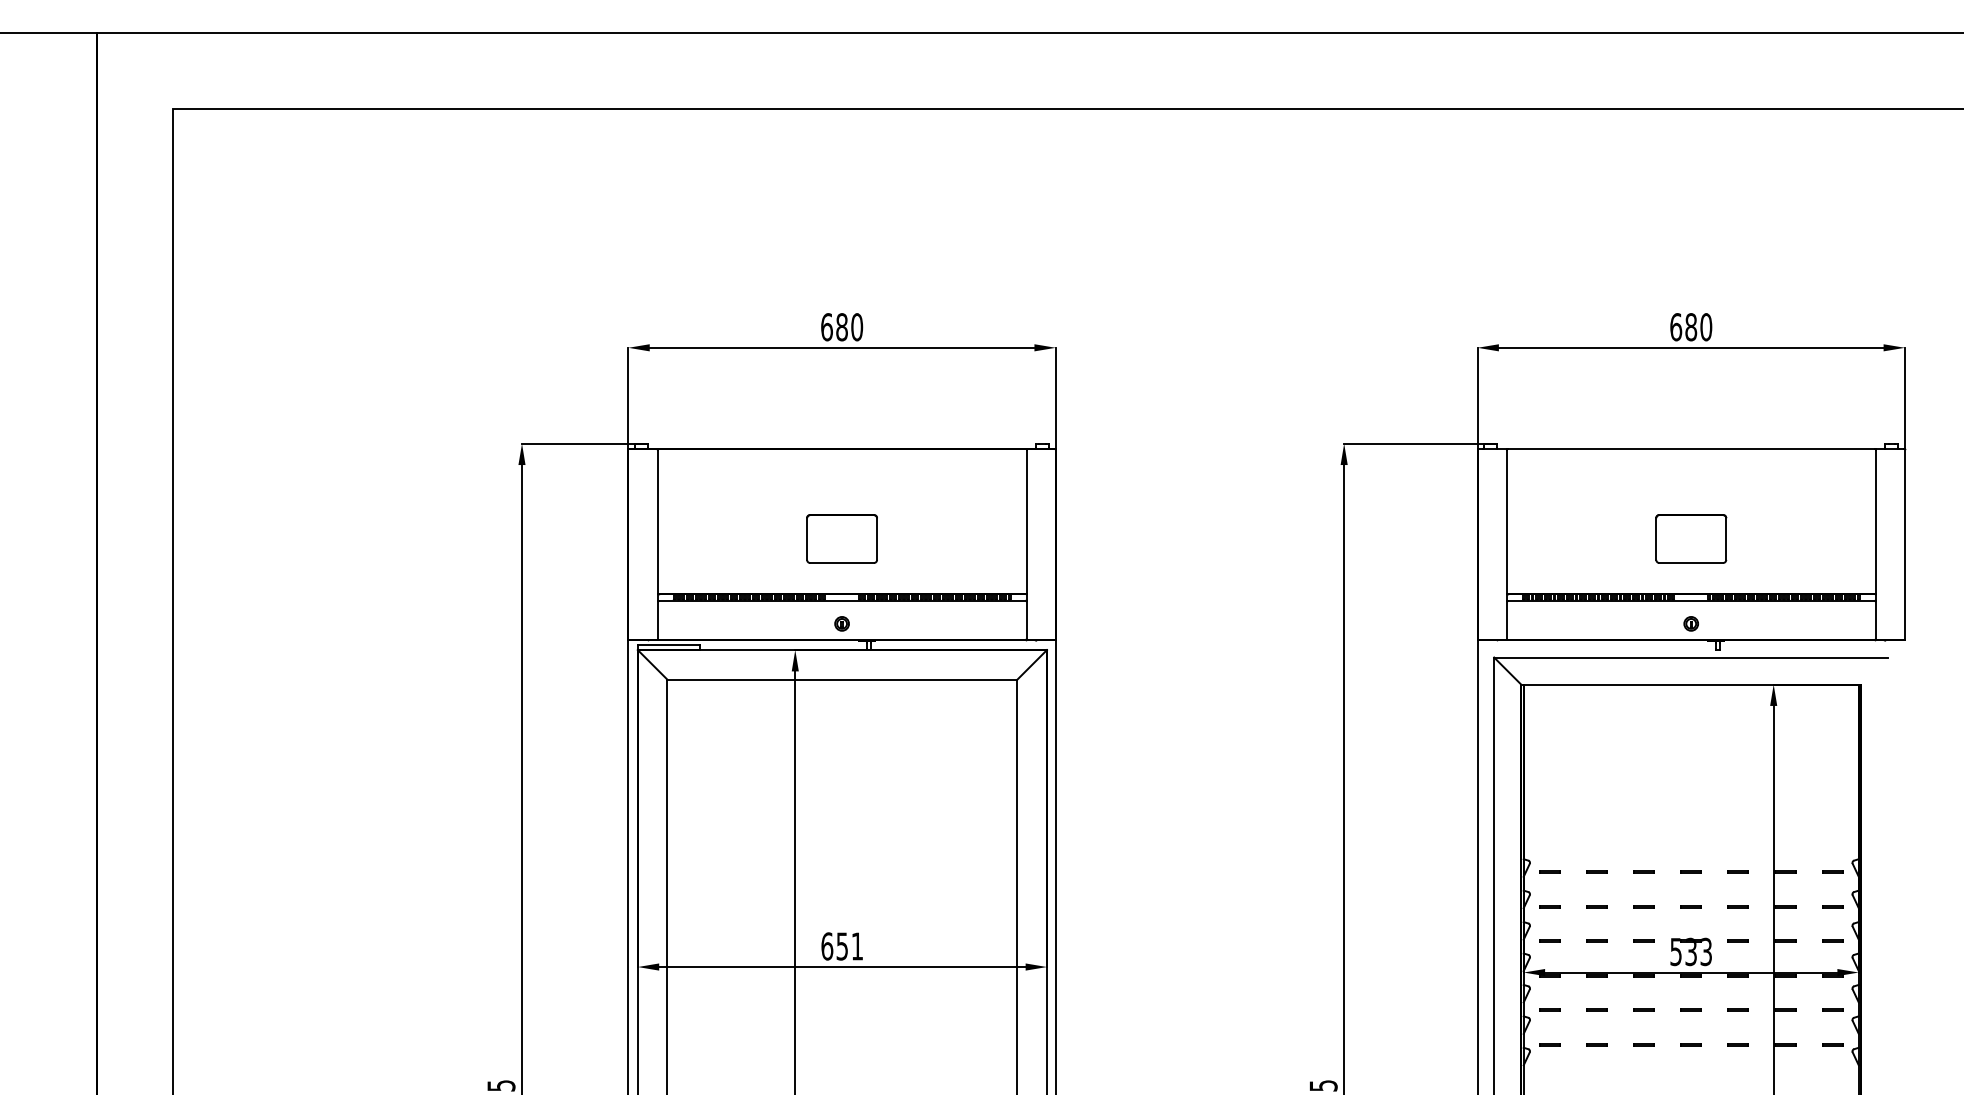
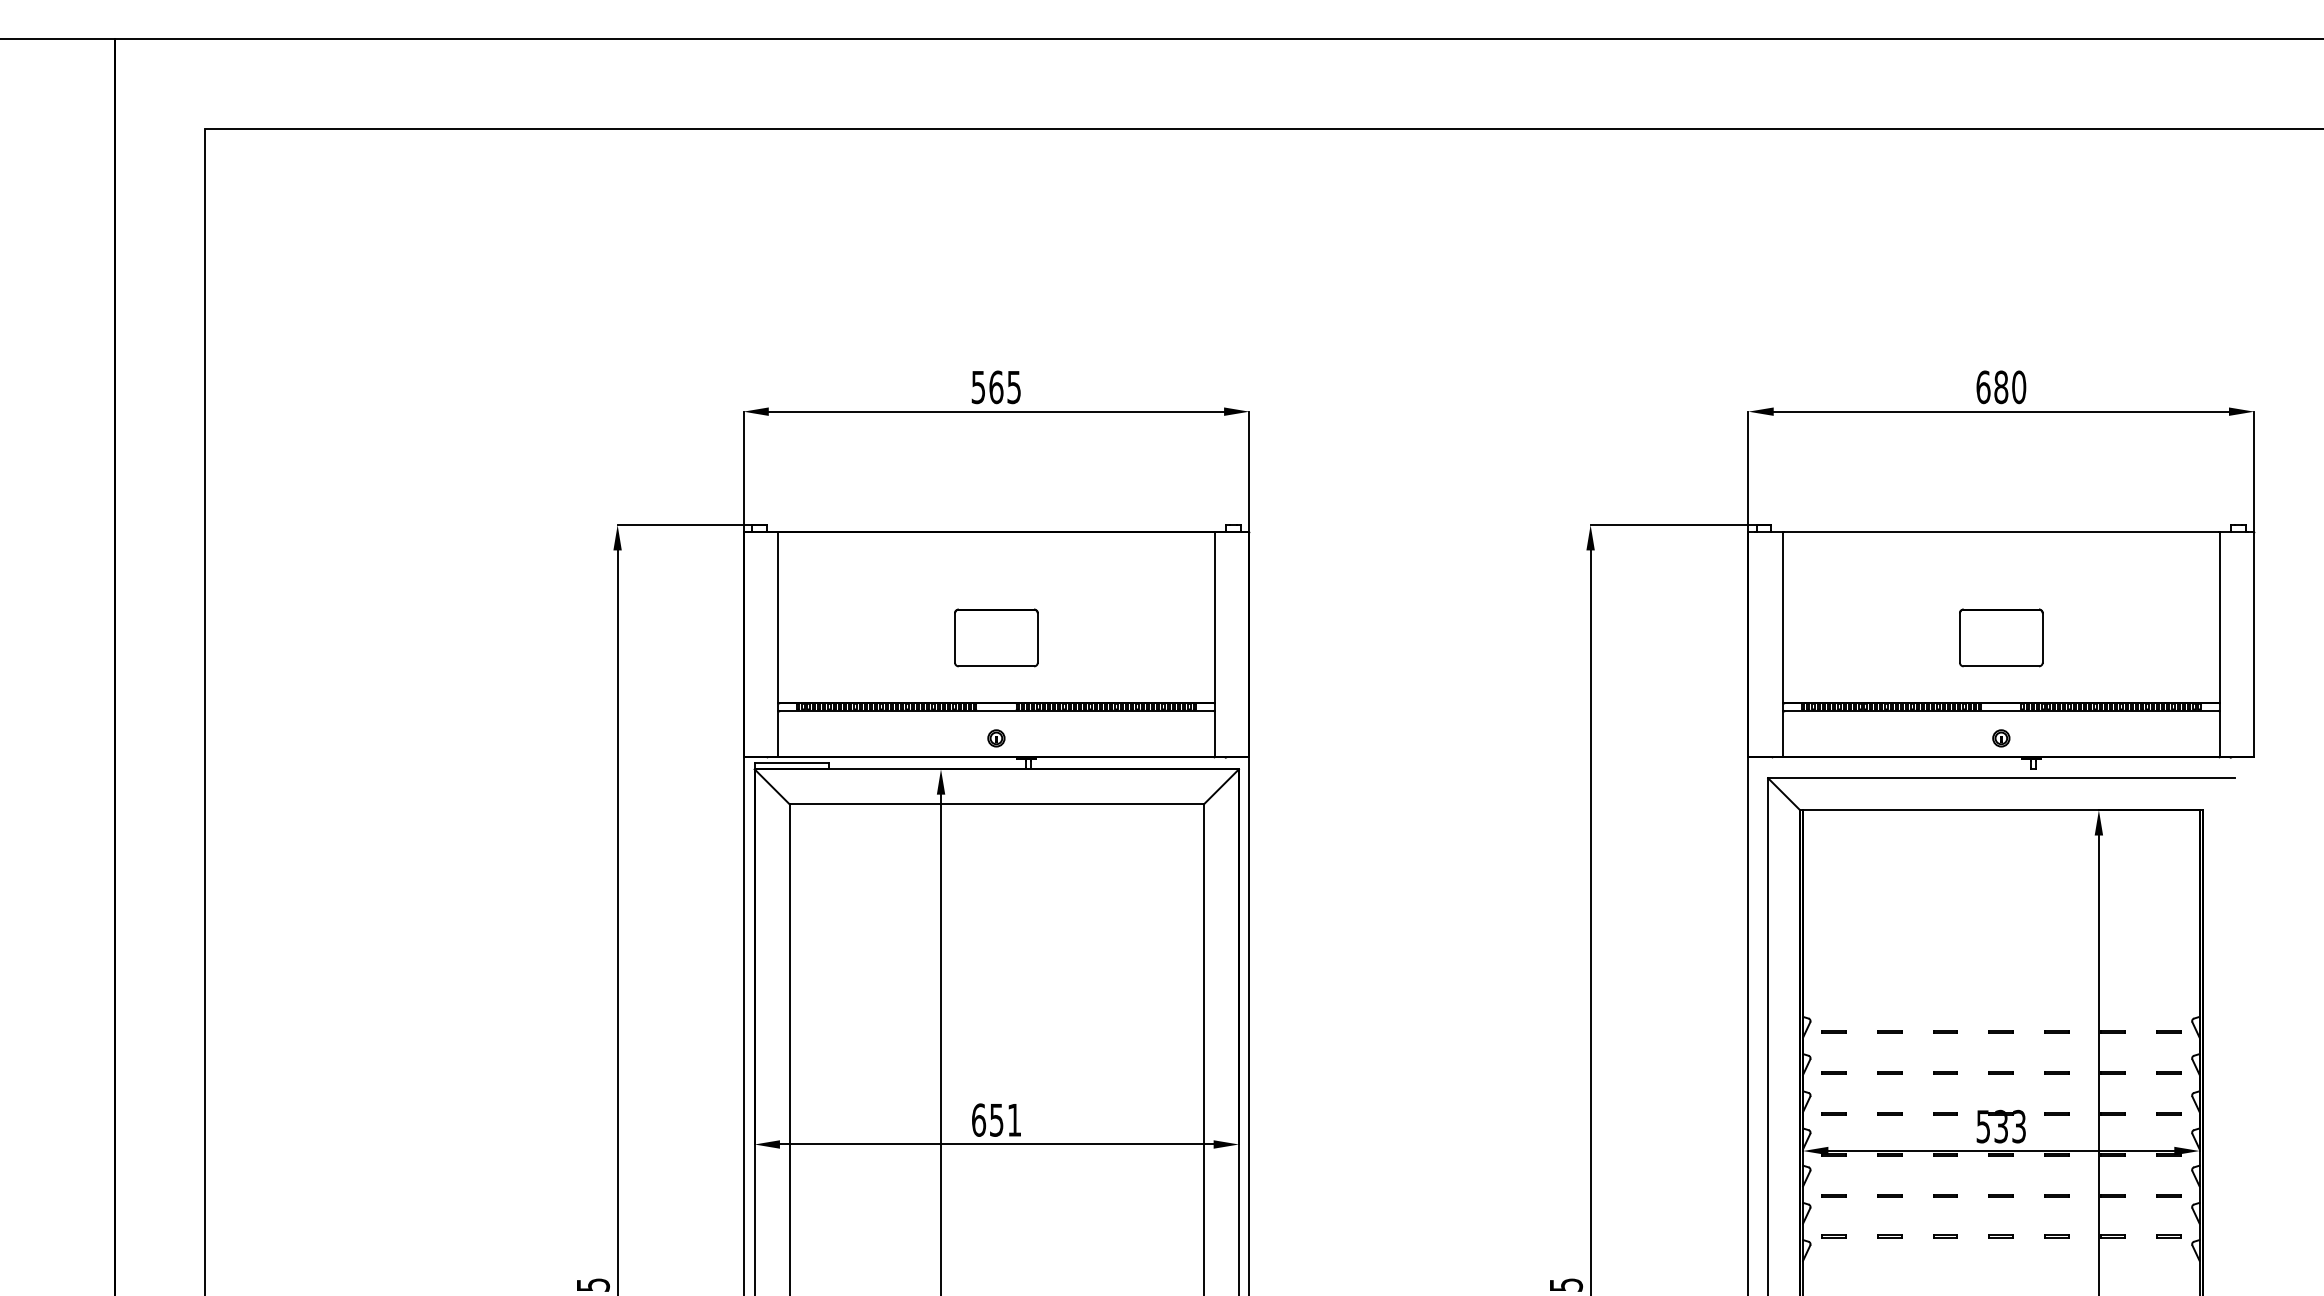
text: (842, 327) -> (996, 387), 680 -> 565

